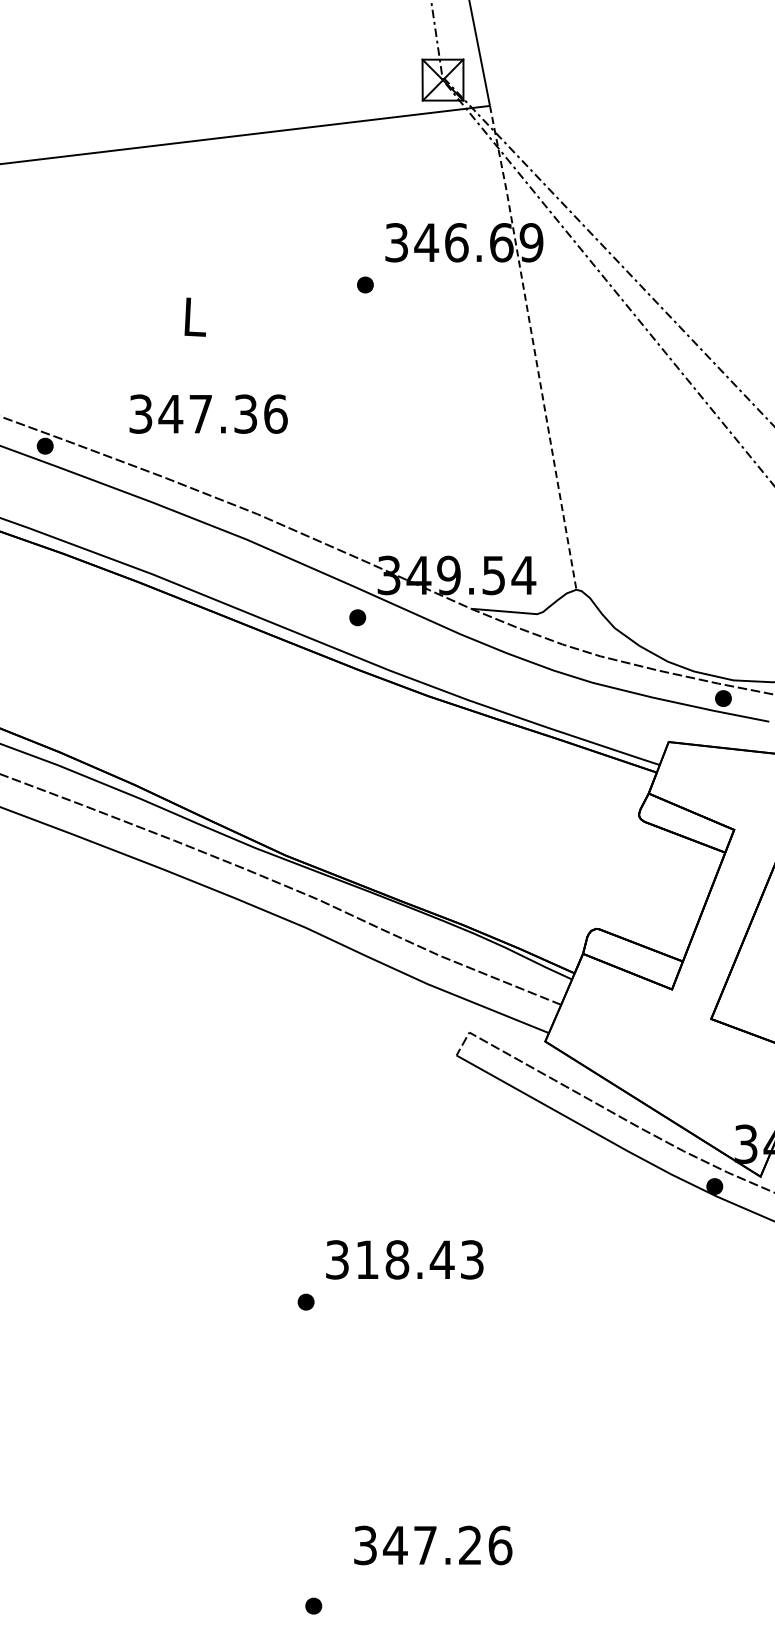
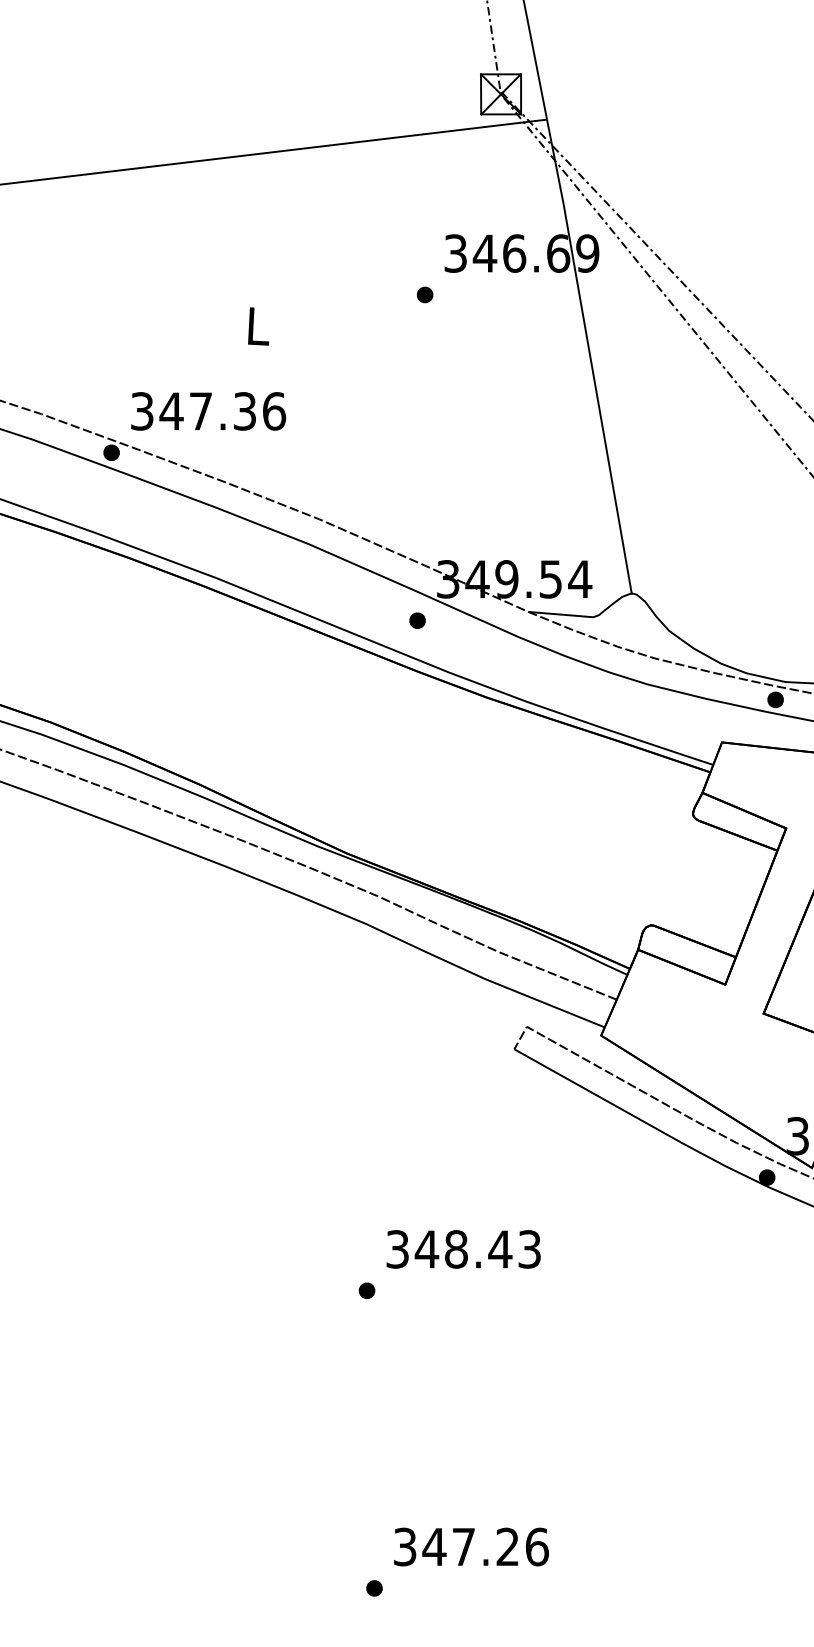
line: (534, 347) -> (590, 356), dashed -> solid
text: (208, 414) -> (208, 411), moved
text: (366, 1259) -> (426, 1249), 318.43 -> 348.43
text: (433, 1544) -> (471, 1546), moved

